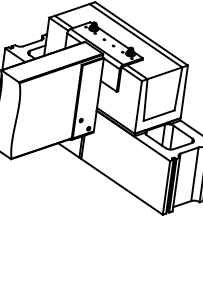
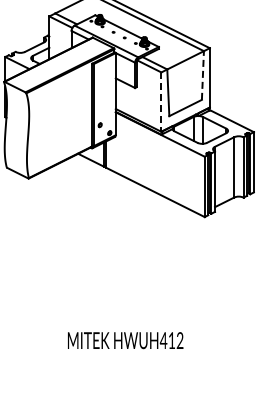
line: (178, 88) -> (202, 75), solid -> dashed
line: (138, 107) -> (161, 102), solid -> dashed

